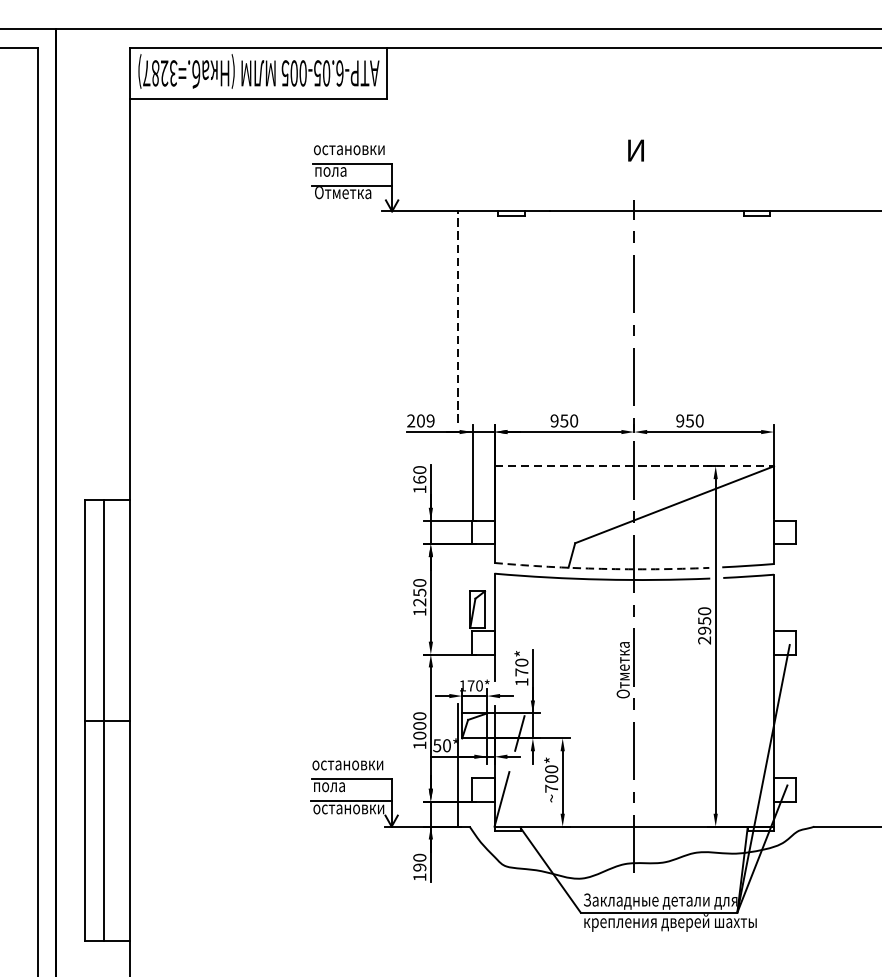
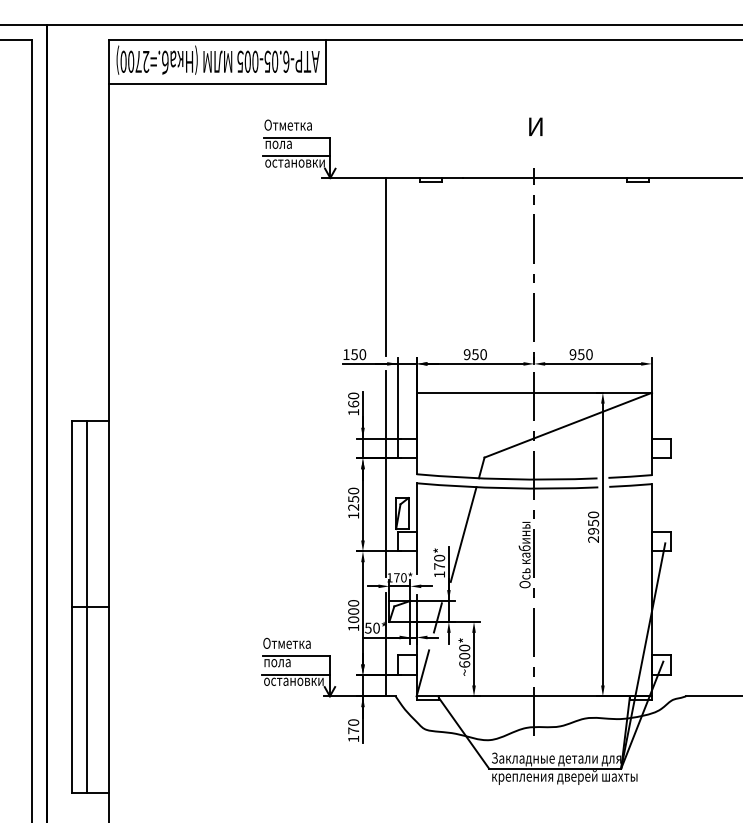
text: (159, 73) -> (134, 61), .=3287) -> .=2700)
text: (348, 147) -> (293, 124), остановки -> Отметка
text: (349, 192) -> (294, 162), Отметка -> остановки
line: (457, 317) -> (385, 267), dashed -> solid
text: (420, 420) -> (354, 354), 209 -> 150
line: (634, 465) -> (534, 392), dashed -> solid
line: (457, 562) -> (385, 473), added
arc: (601, 569) -> (506, 479), dashed -> solid
line: (550, 634) -> (463, 534), added
text: (622, 653) -> (524, 550), Отметка -> Ось кабины
text: (347, 762) -> (292, 642), остановки -> Отметка
text: (551, 788) -> (464, 664), ~700* -> ~600*
text: (419, 867) -> (353, 730), 190 -> 170

